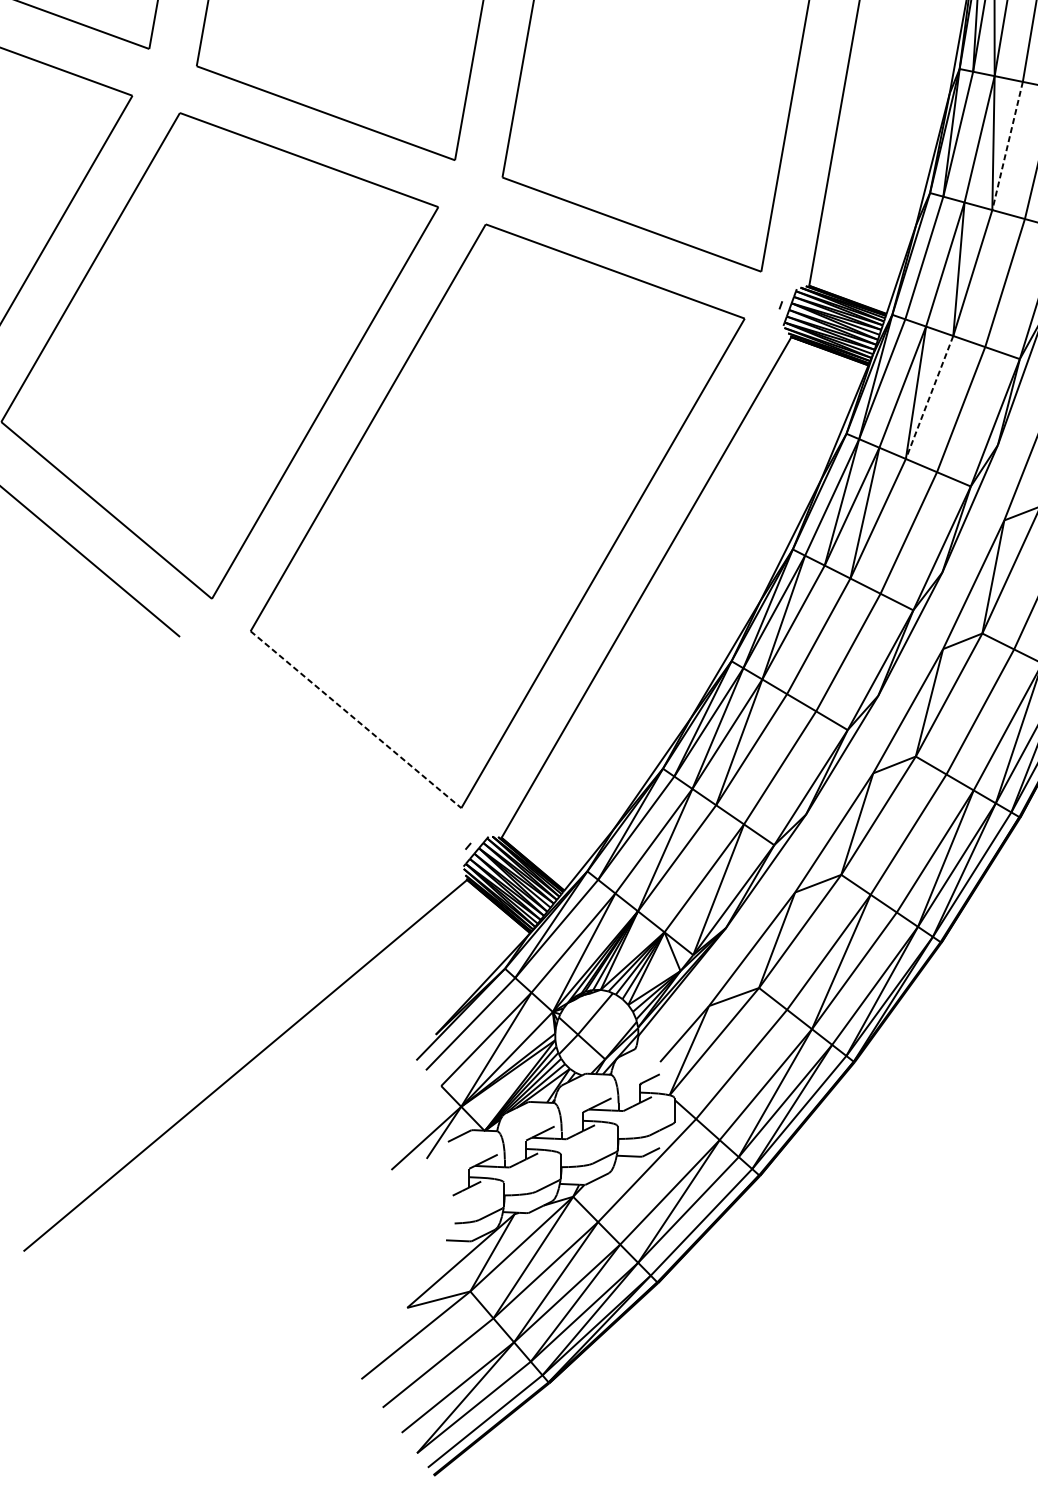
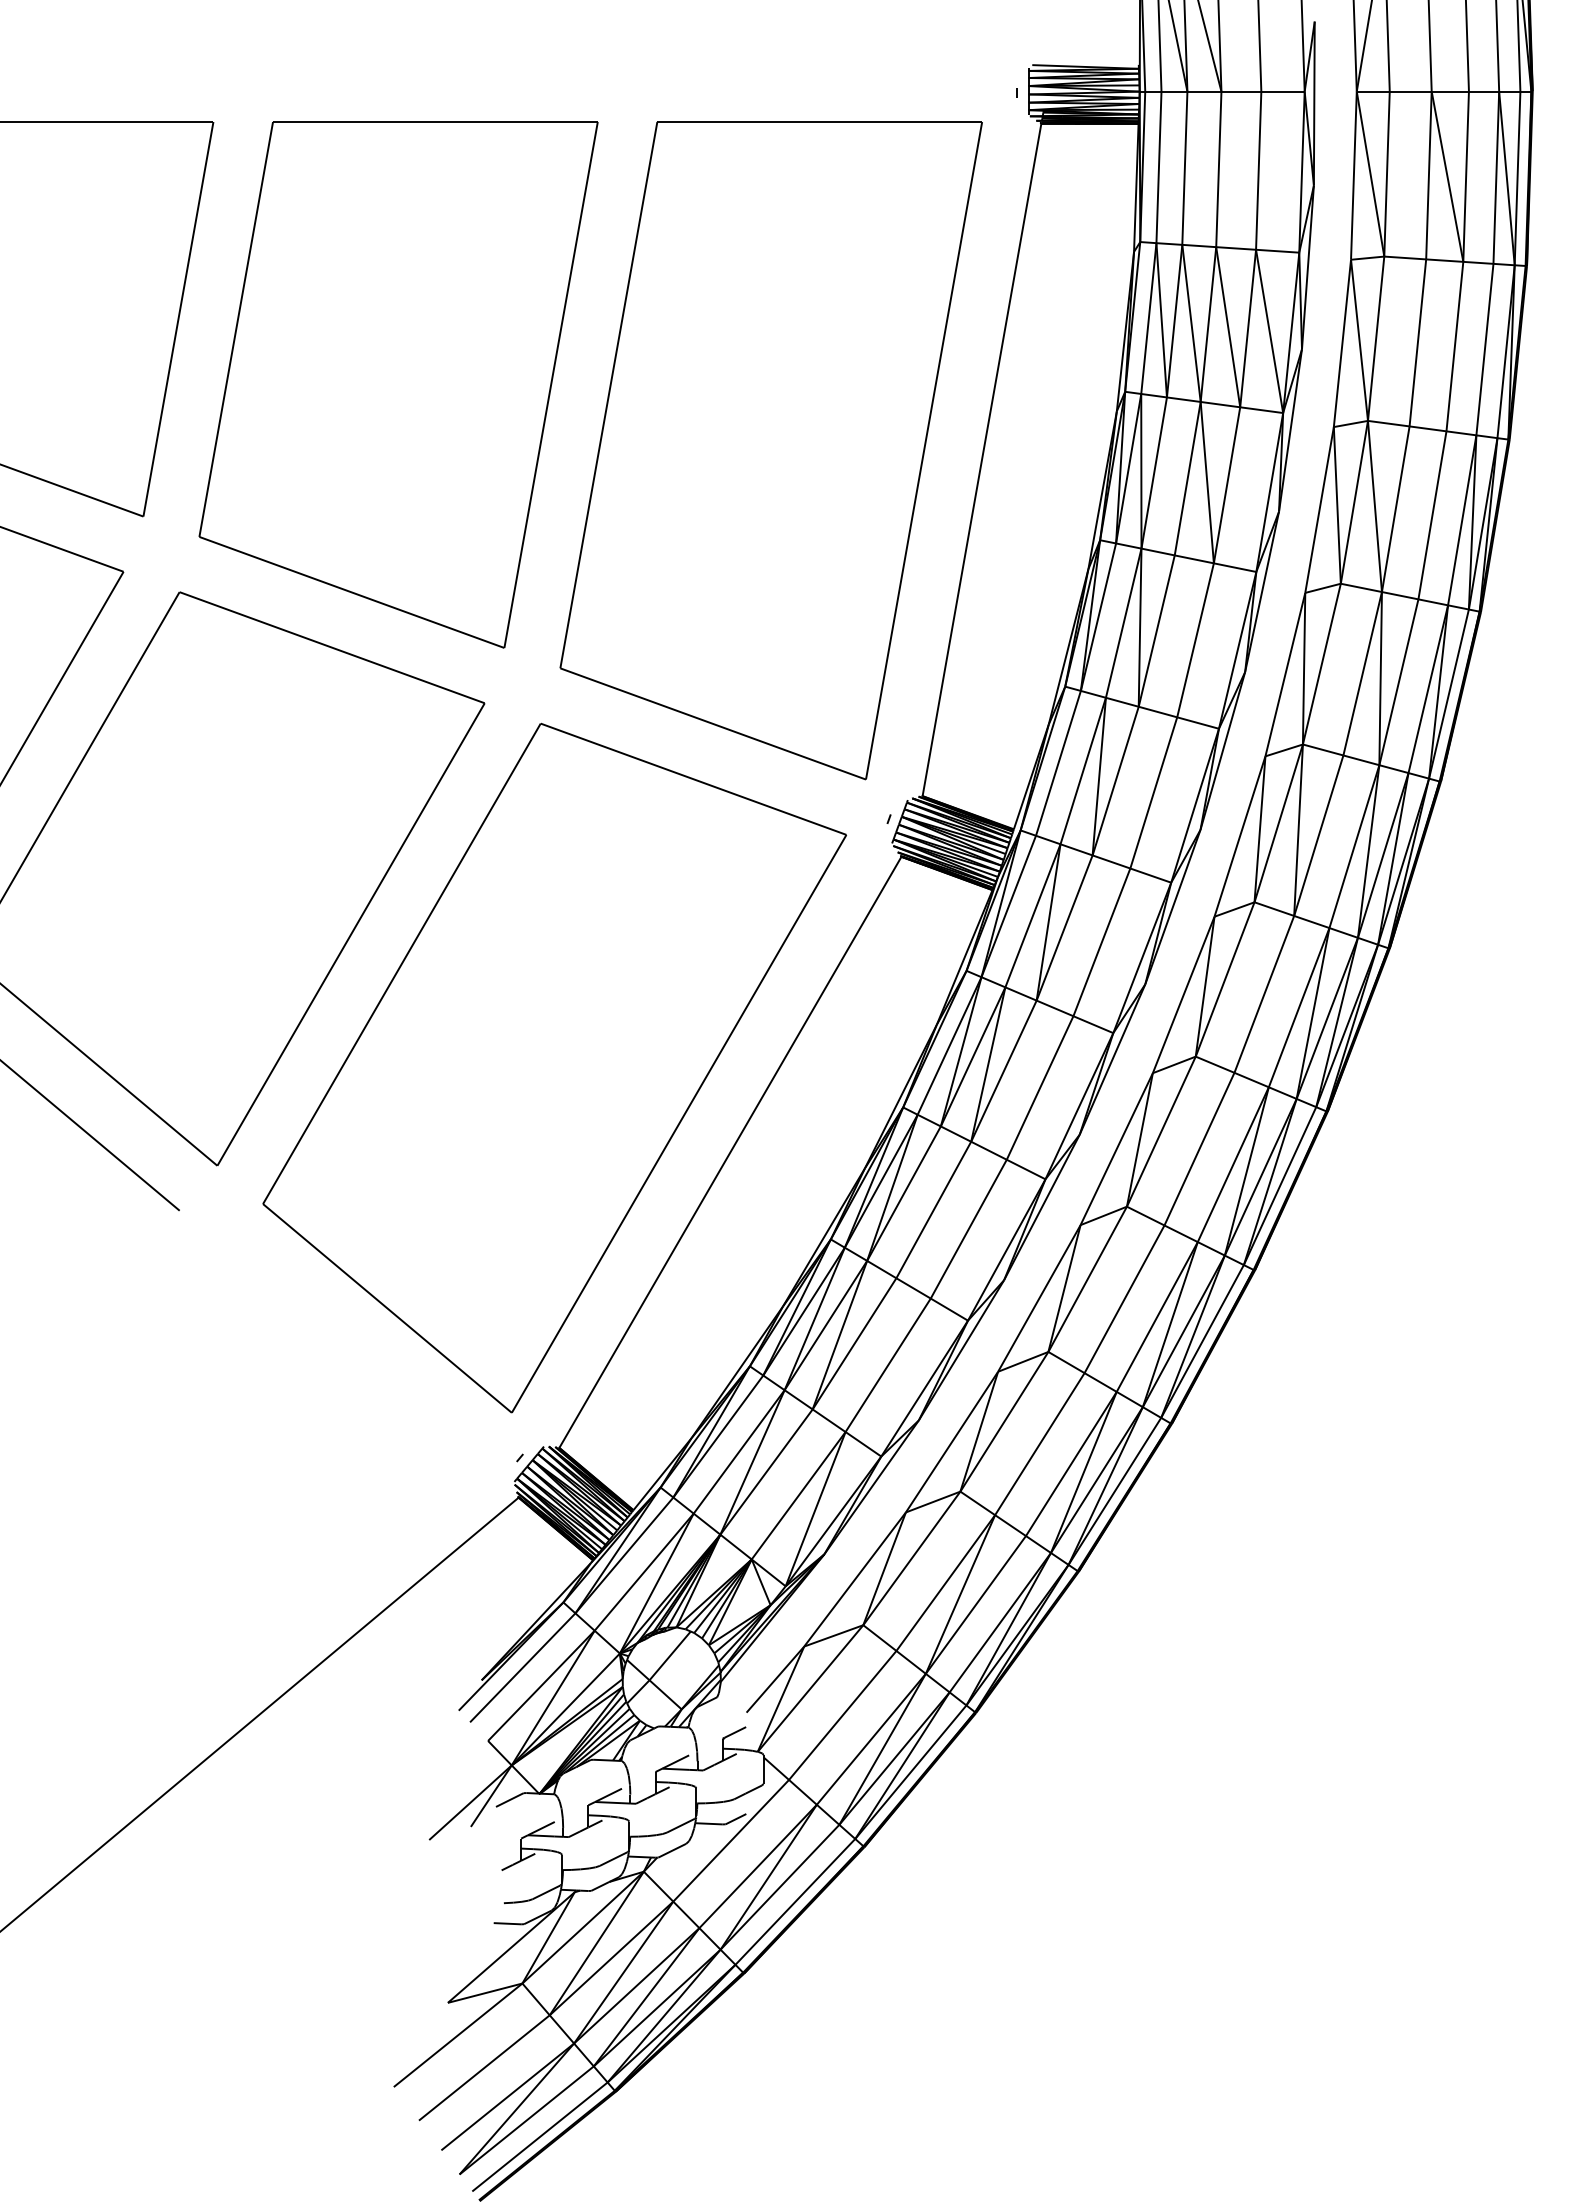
line: (1007, 146) -> (1156, 631), dashed -> solid
line: (929, 397) -> (1064, 928), dashed -> solid
line: (356, 719) -> (387, 1308), dashed -> solid

